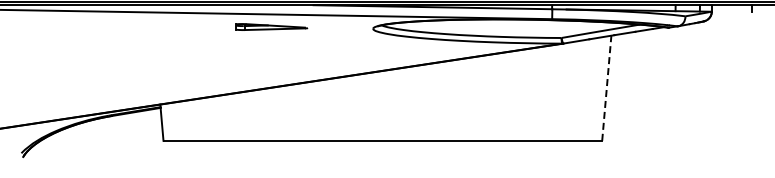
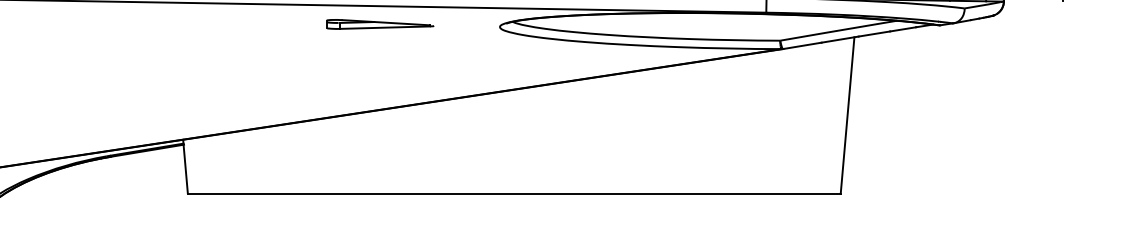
part: (271, 26) -> (379, 23), moved
line: (606, 88) -> (847, 115), dashed -> solid

